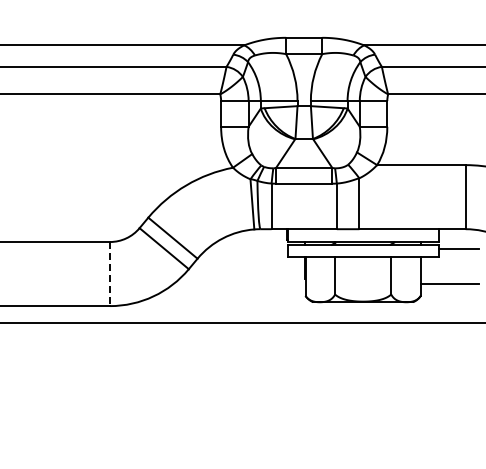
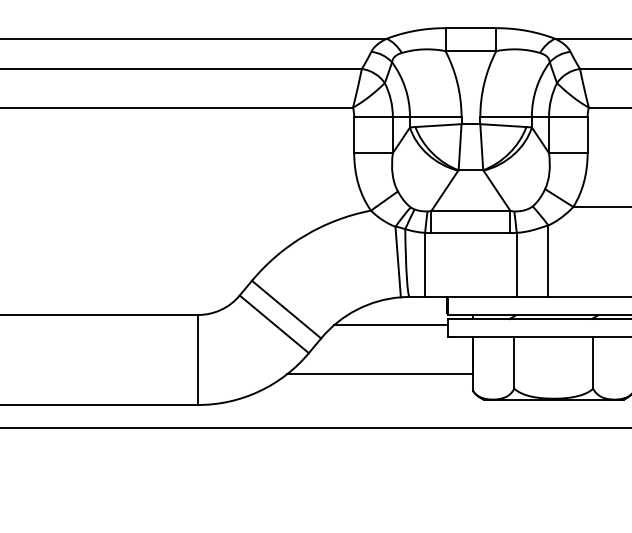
line: (246, 249) -> (389, 325), added
line: (110, 274) -> (198, 360), dashed -> solid
line: (239, 284) -> (380, 374), added

